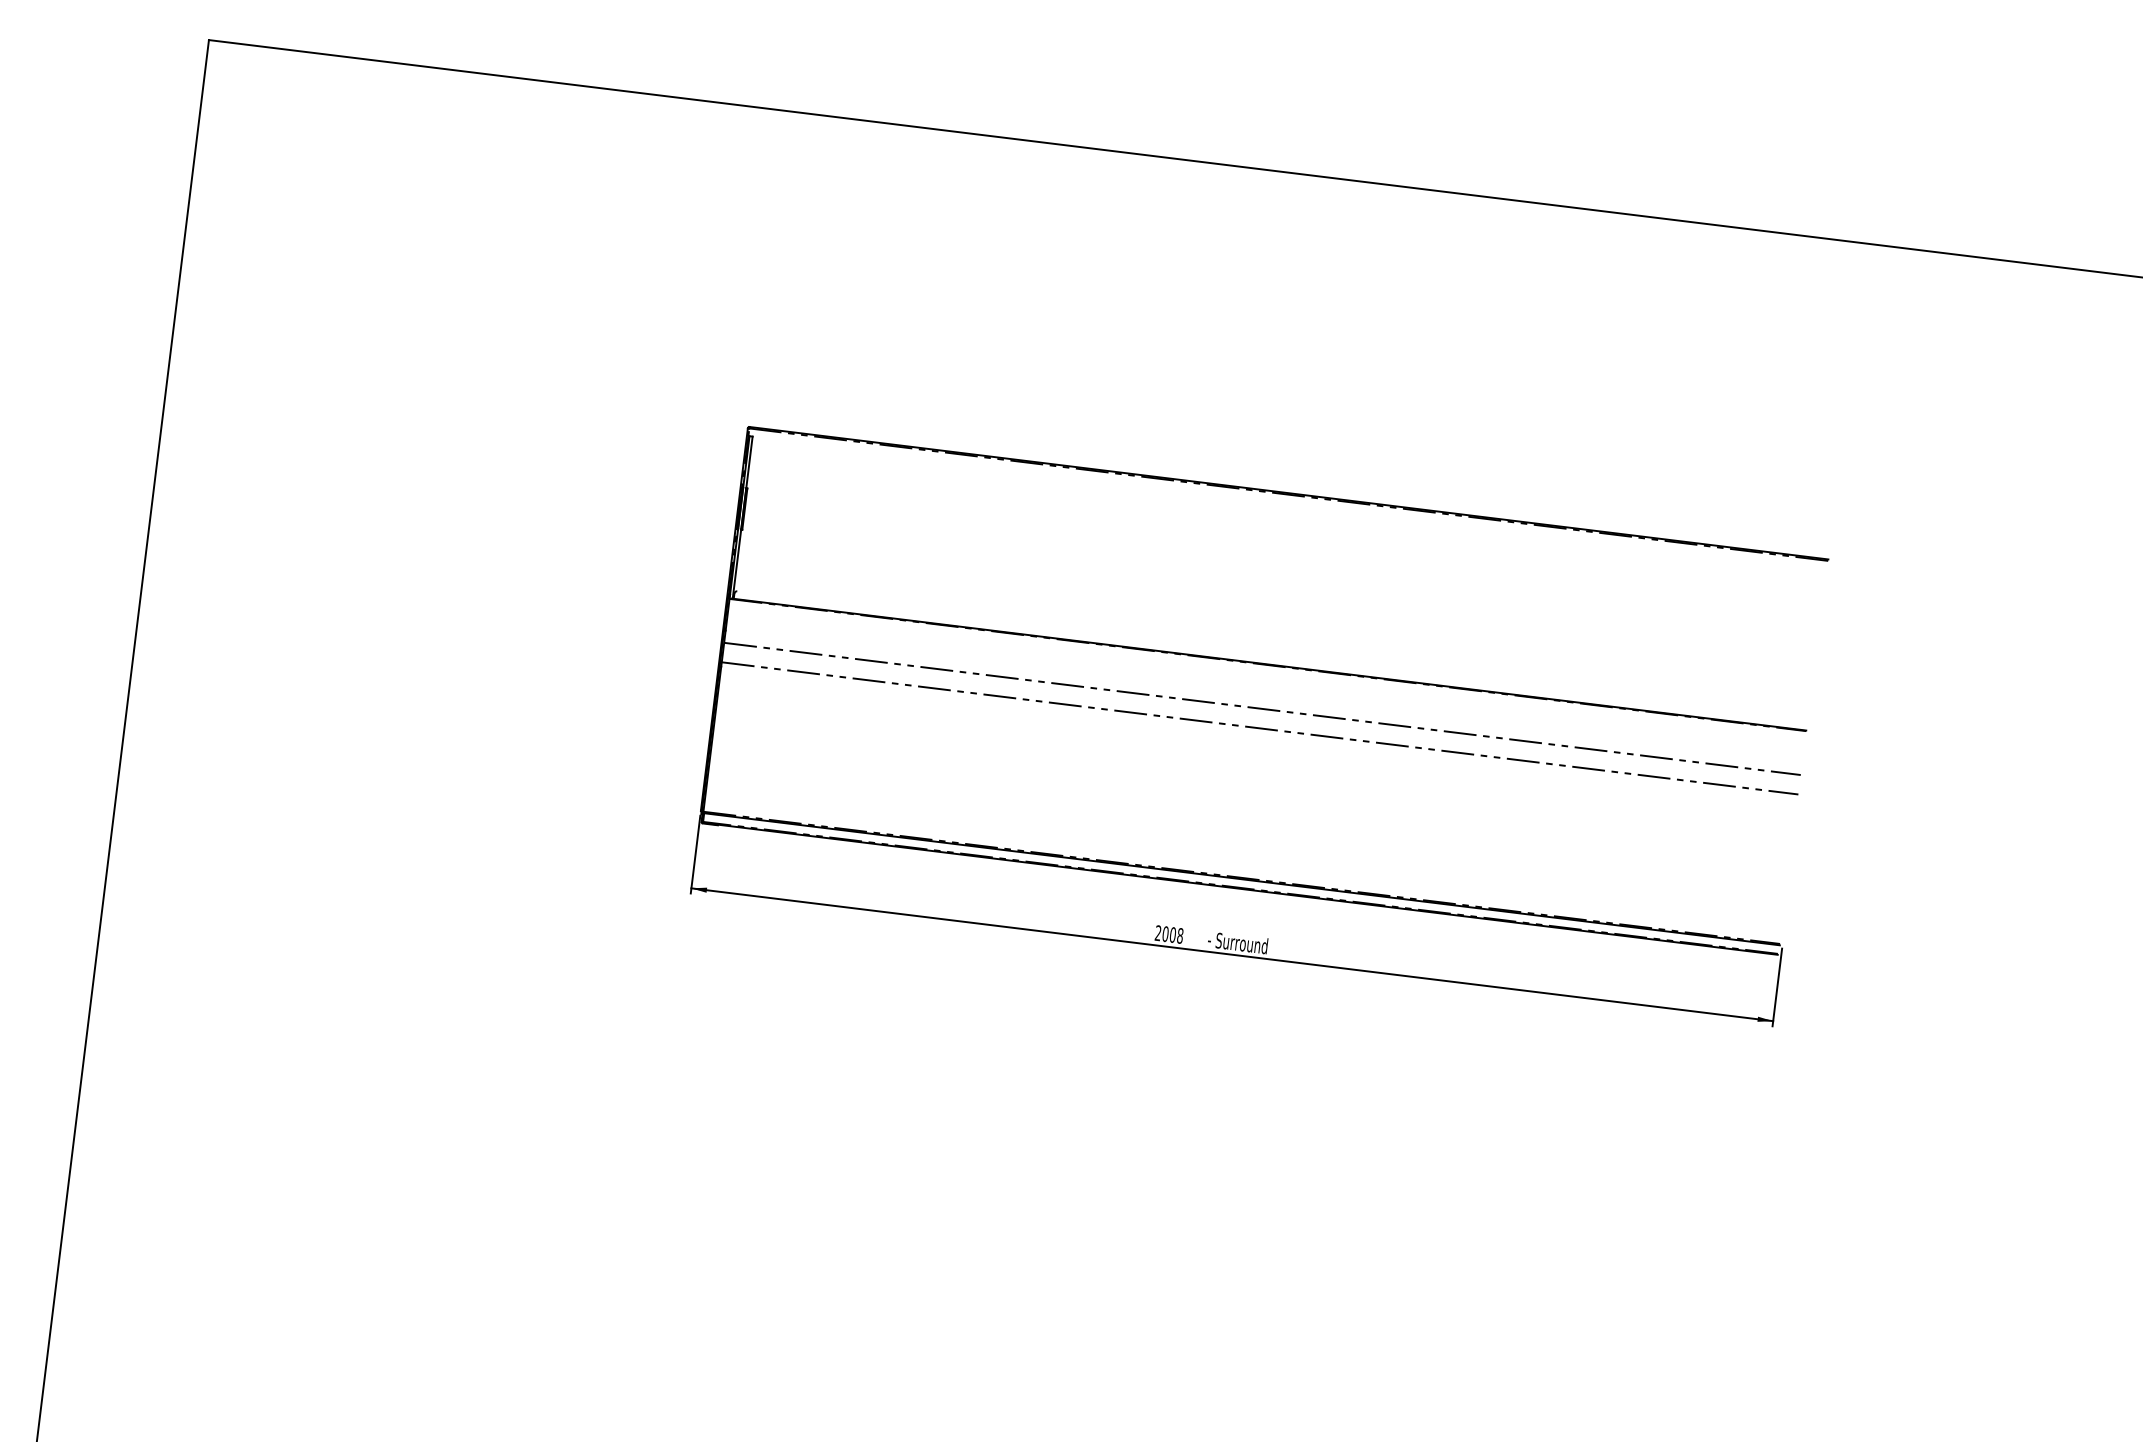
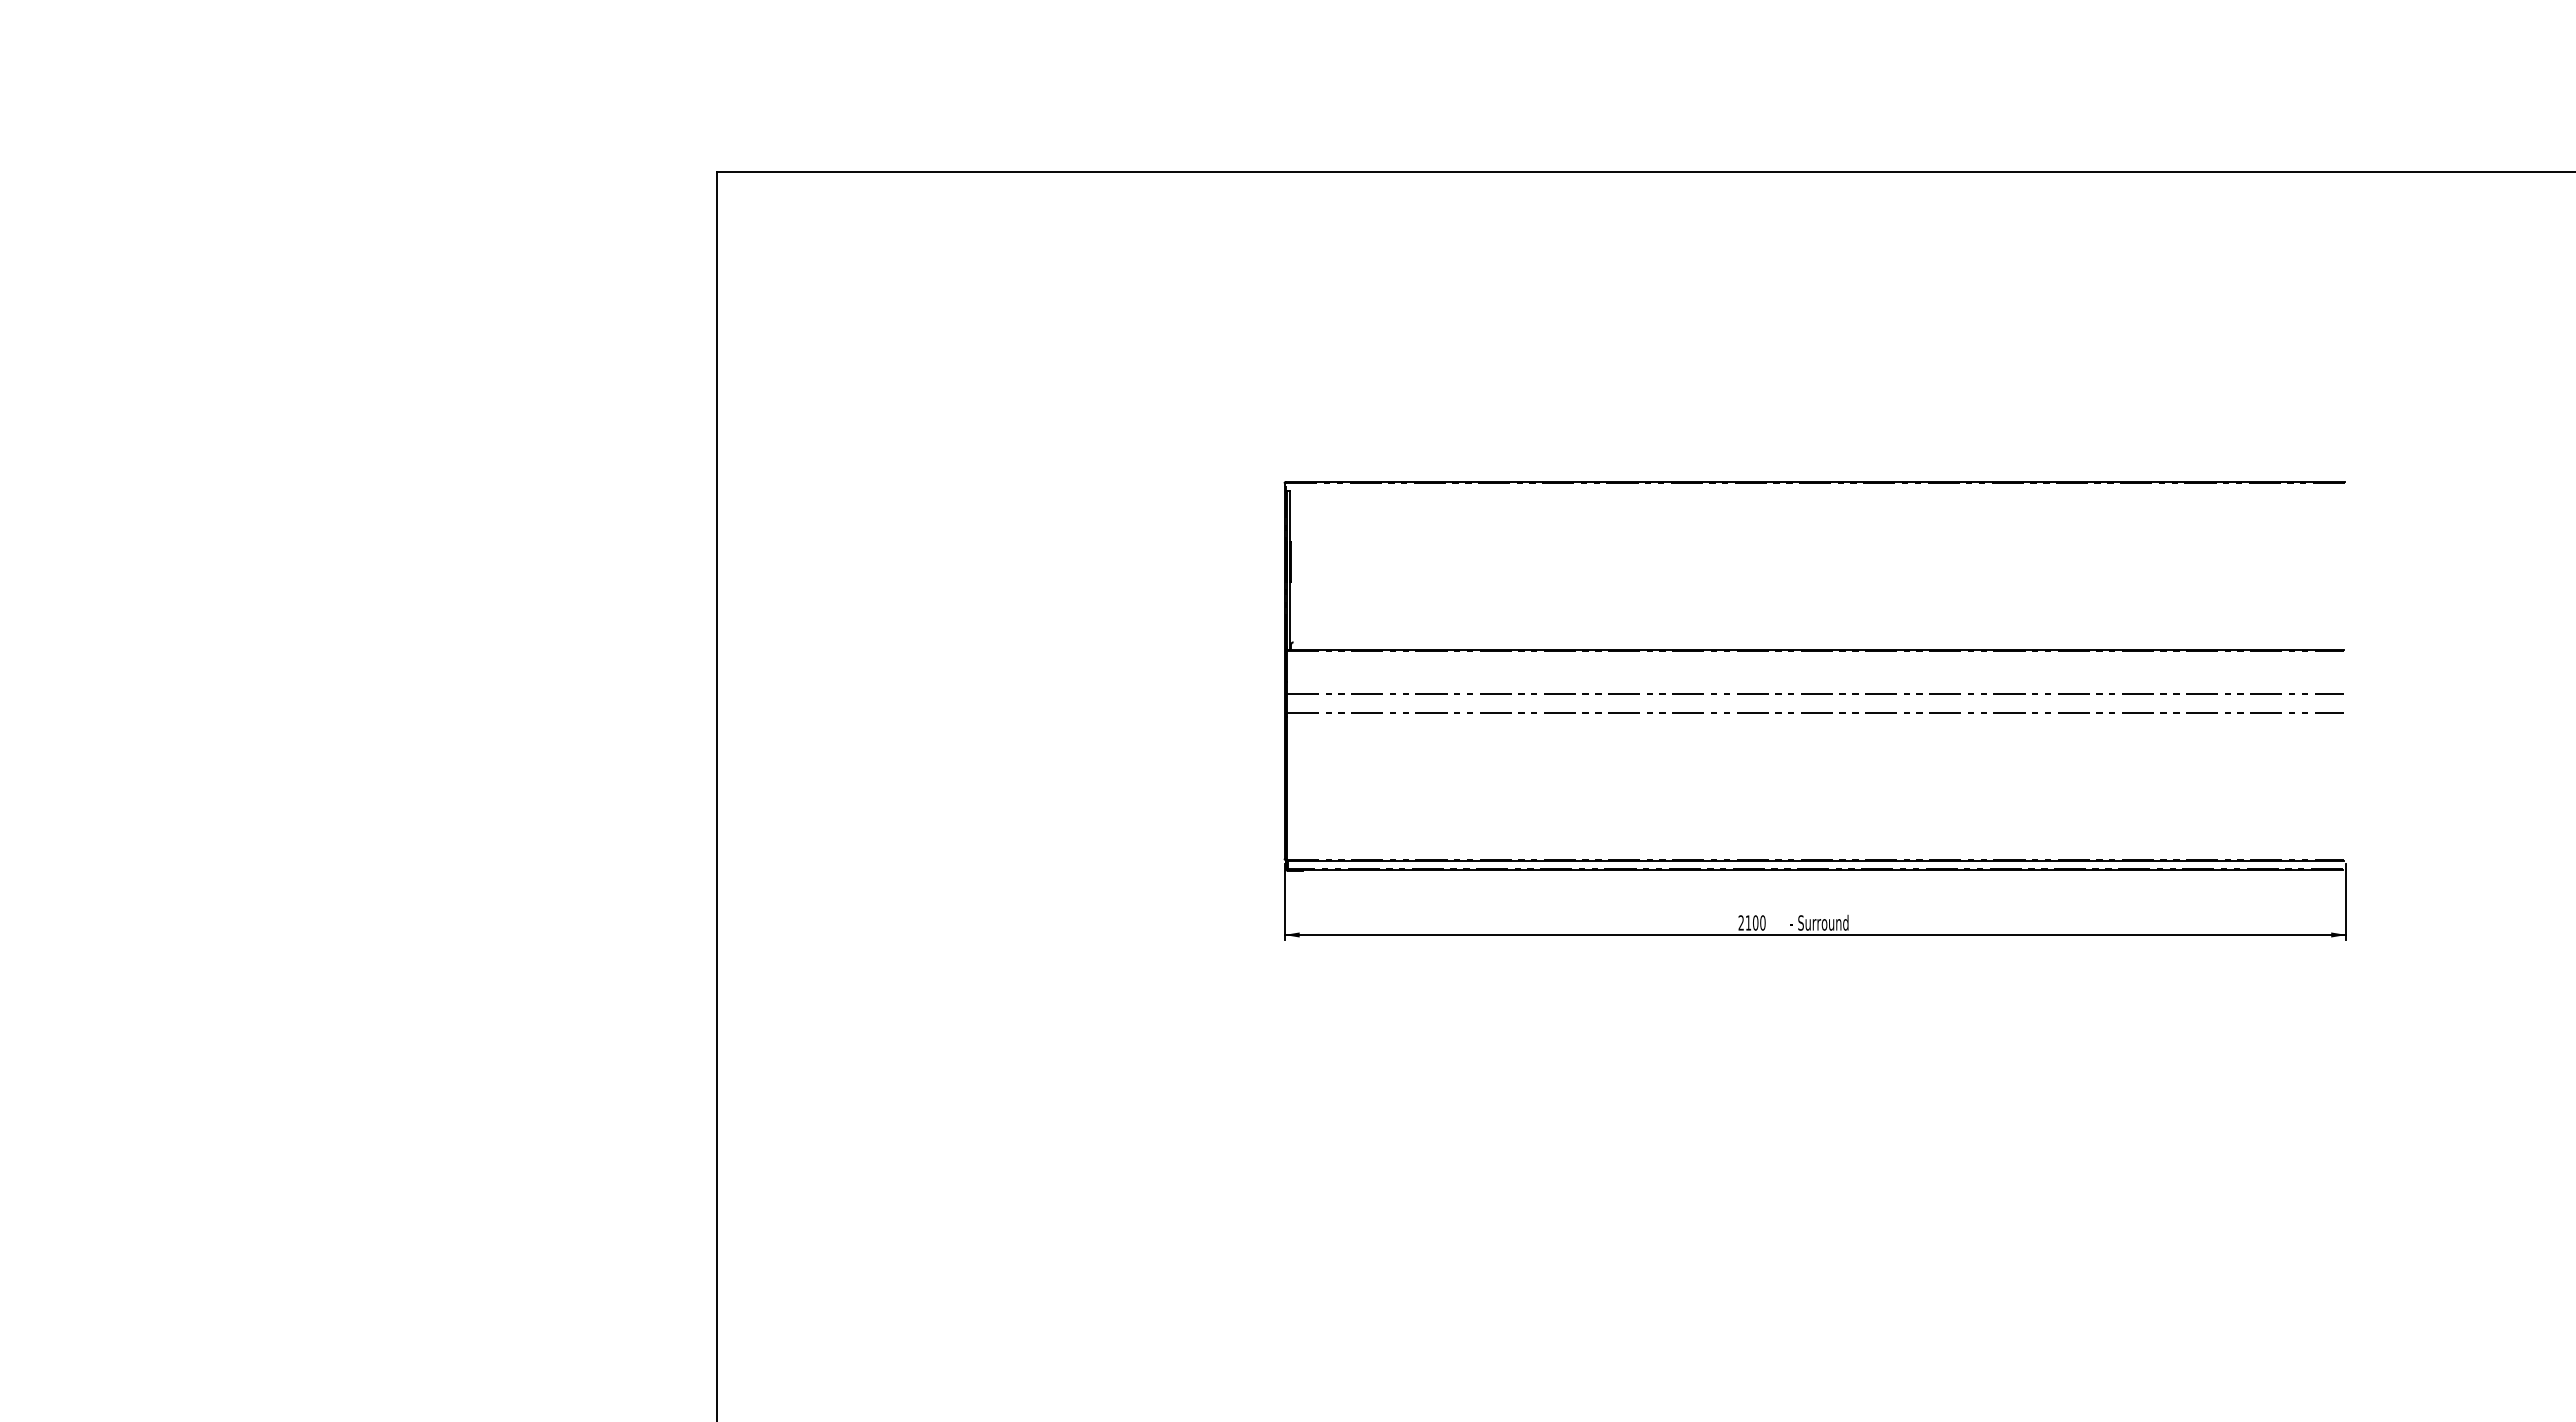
text: (1172, 934) -> (1755, 922), 2008 -> 2100

